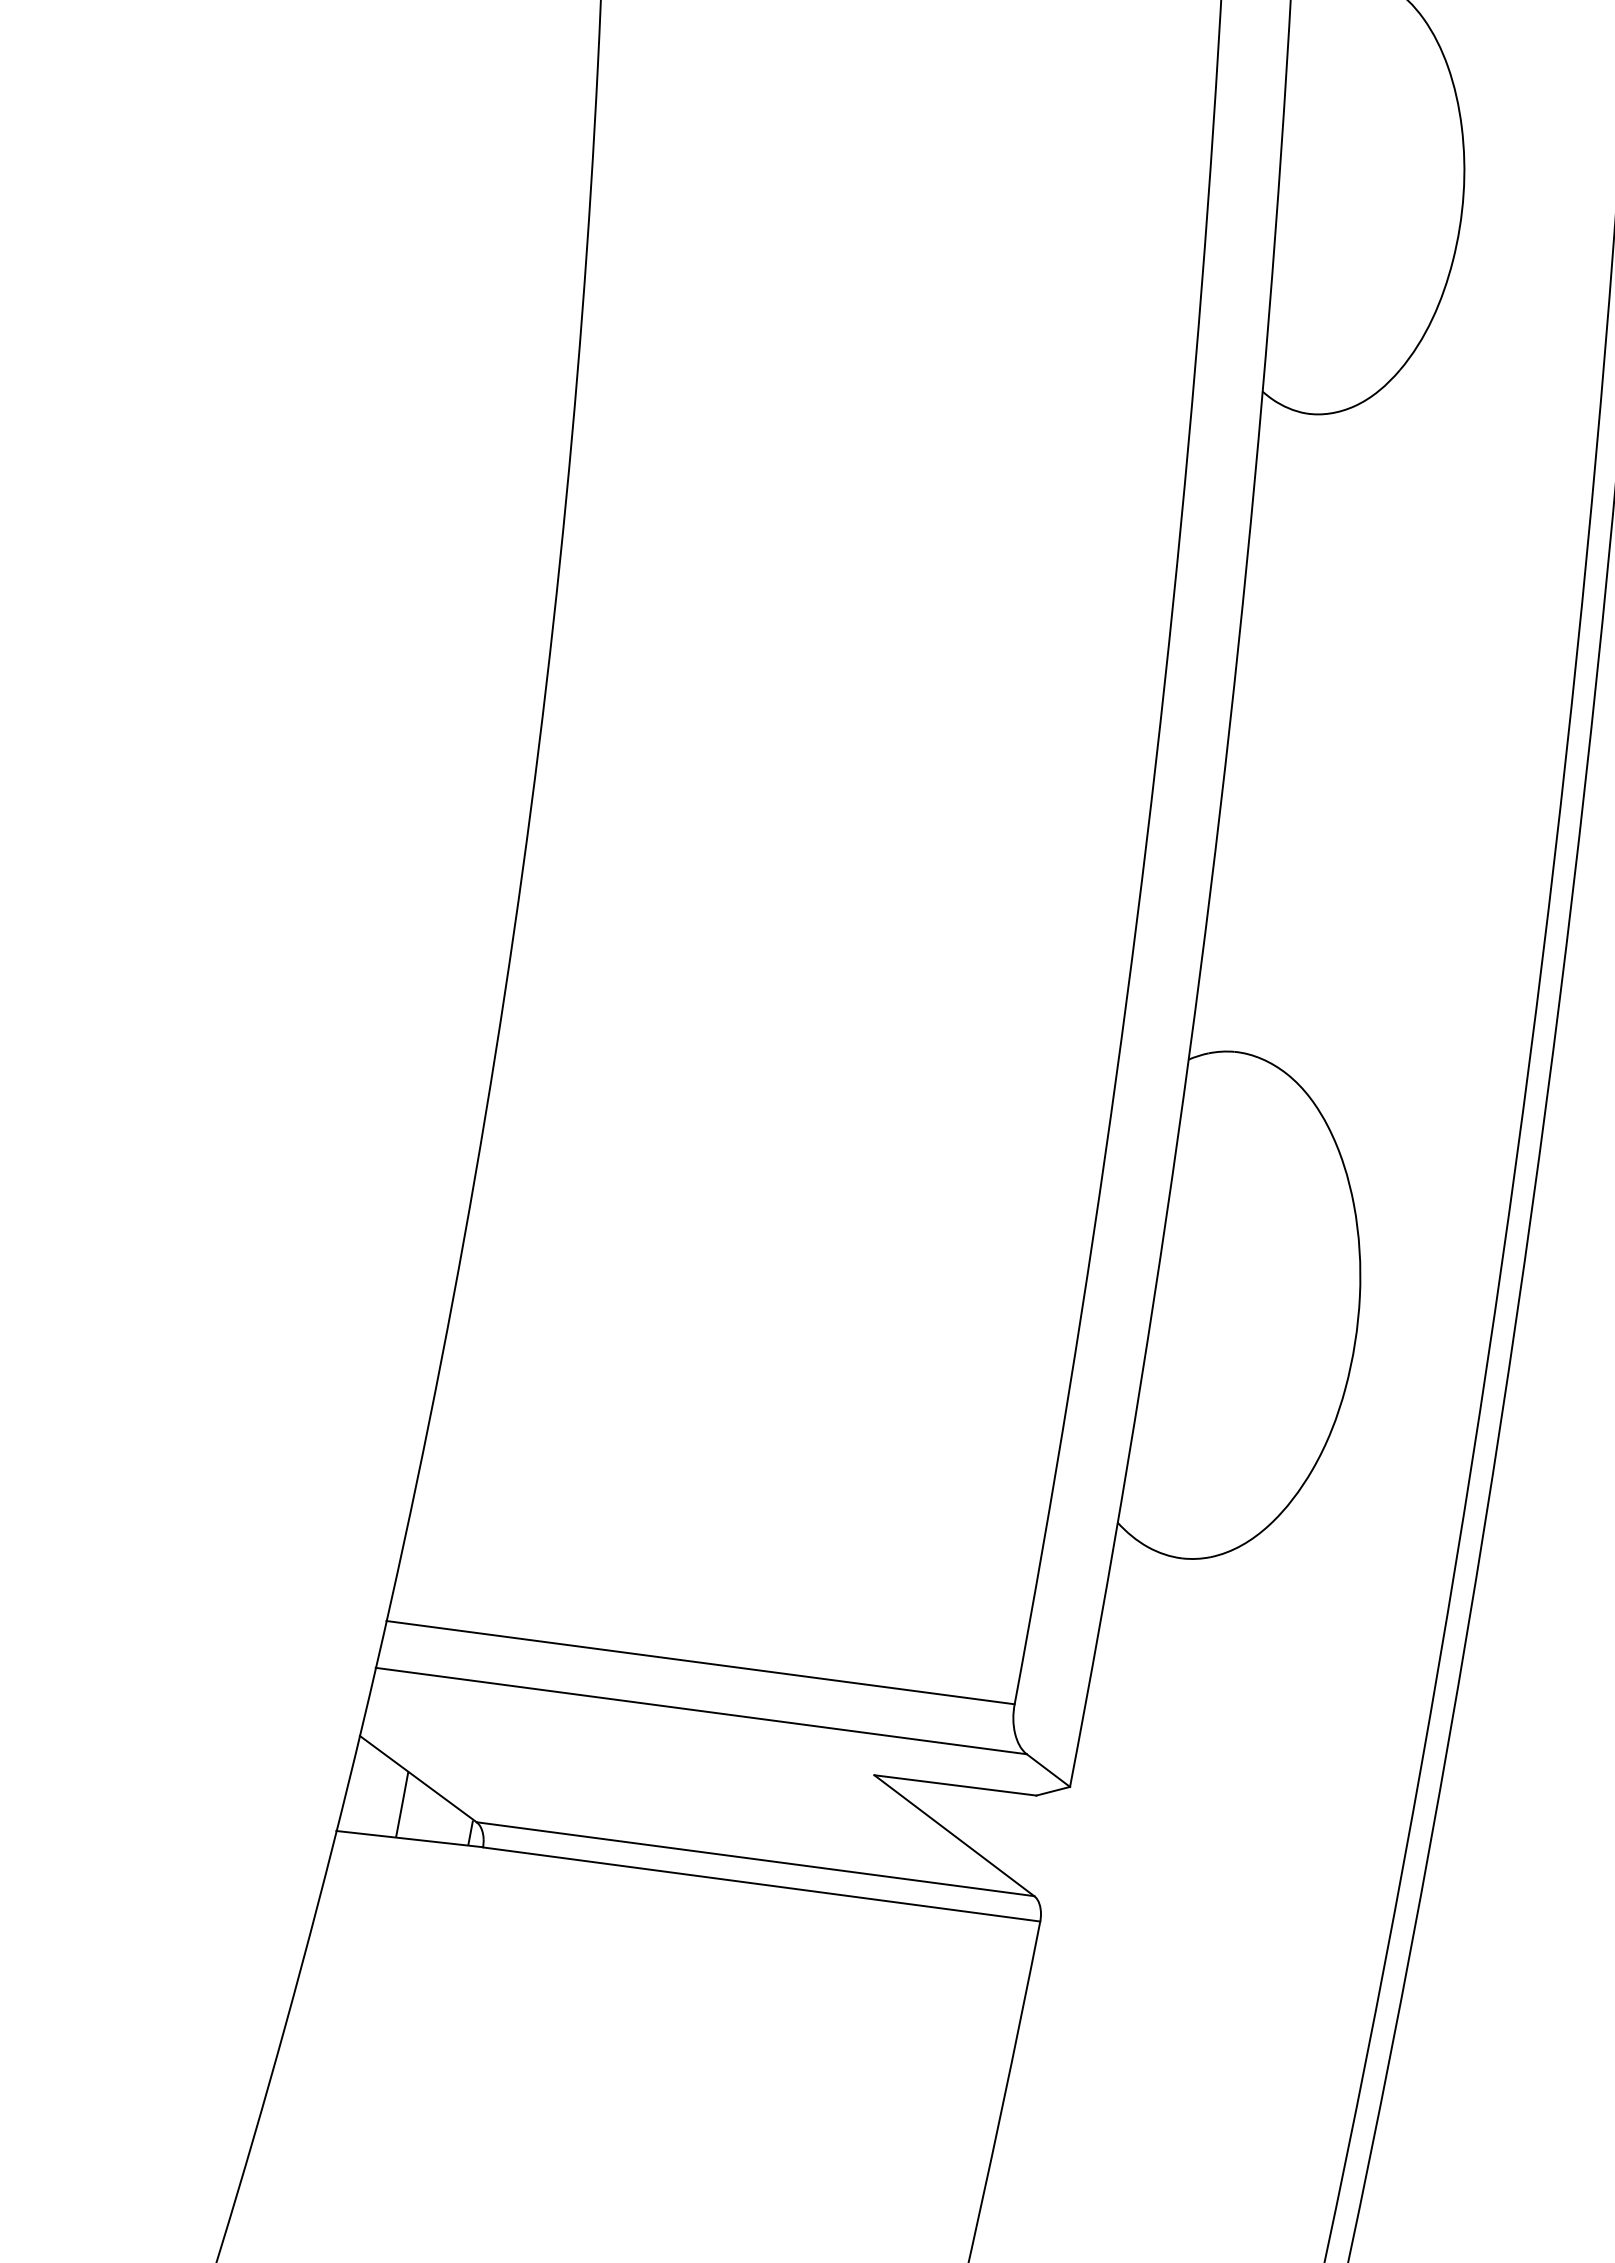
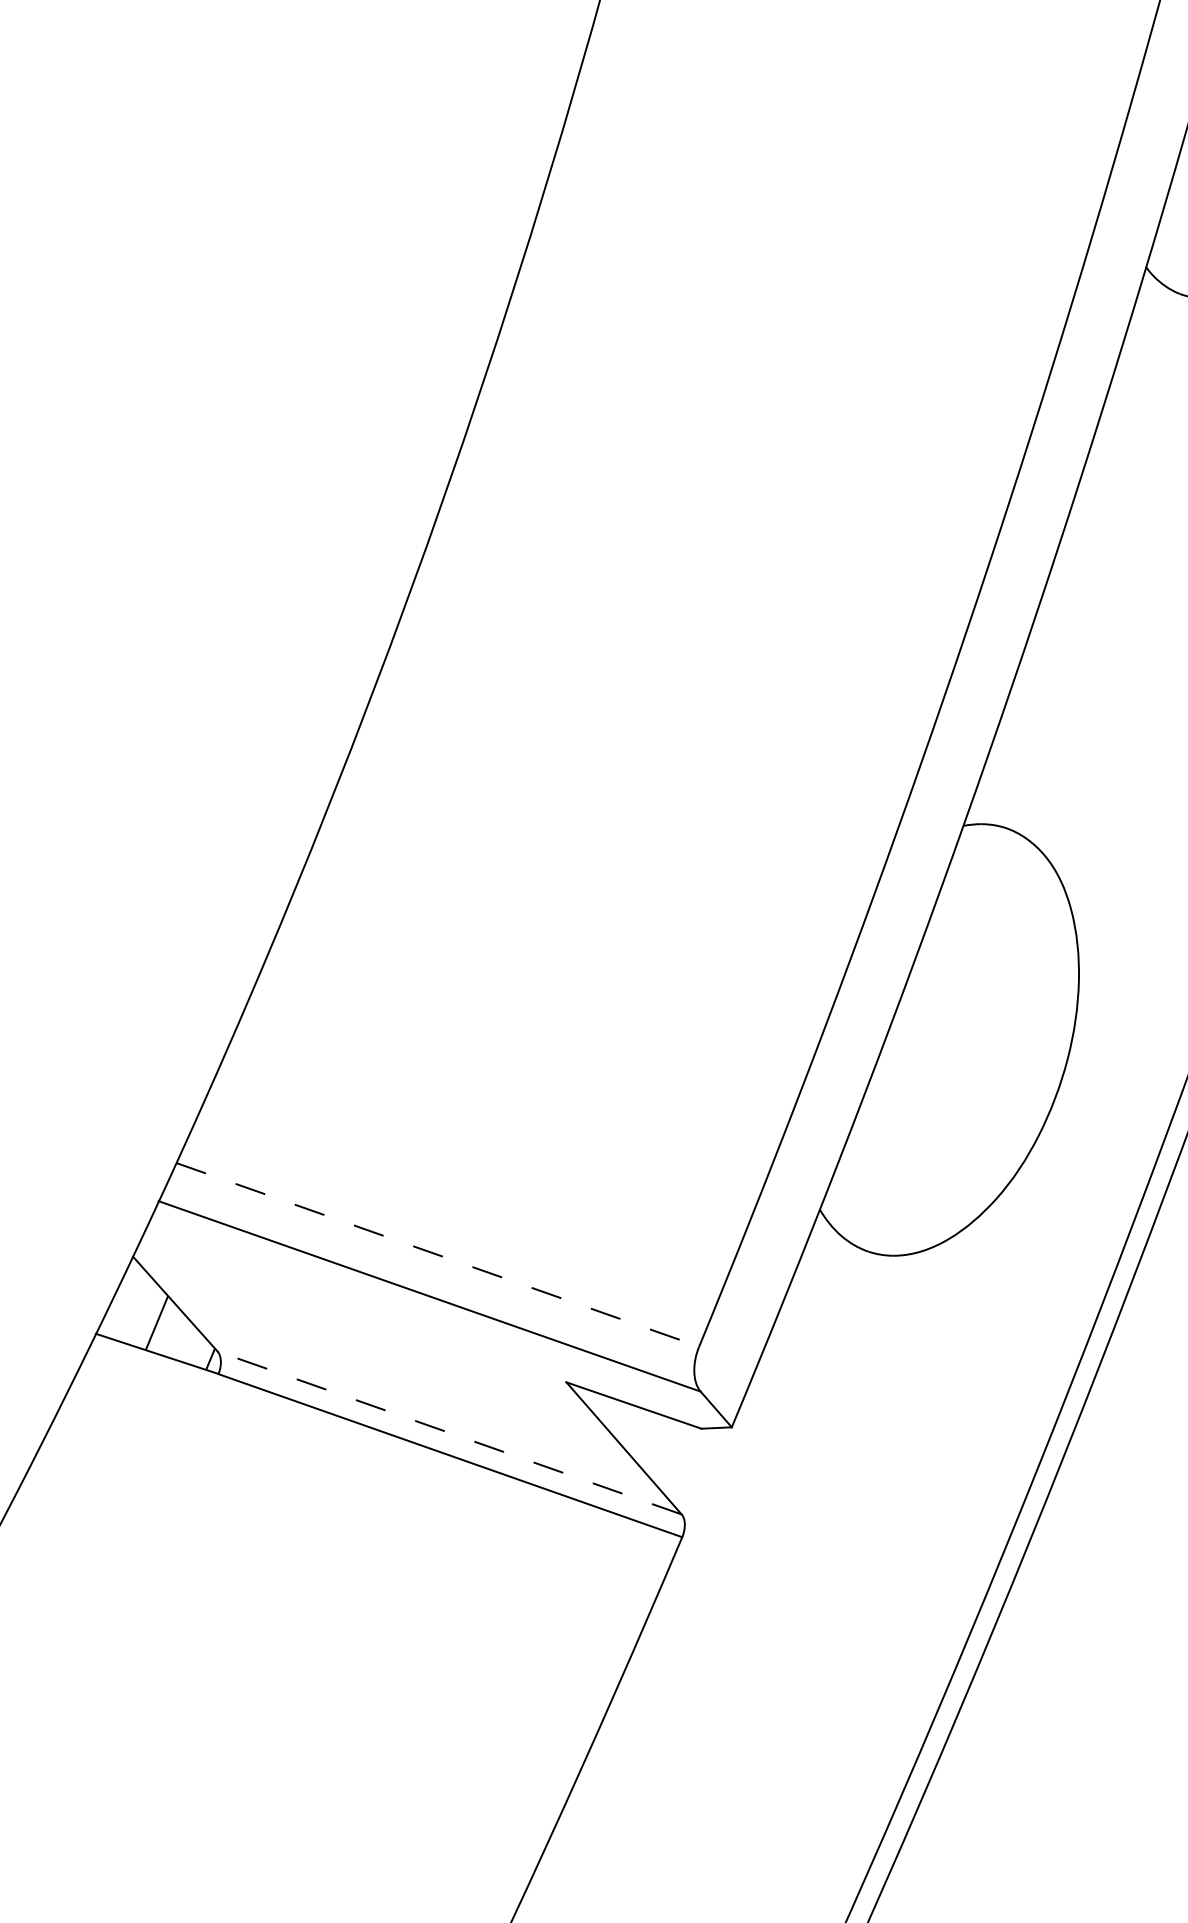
line: (700, 1662) -> (437, 1254), solid -> dashed
line: (754, 1859) -> (448, 1433), solid -> dashed

